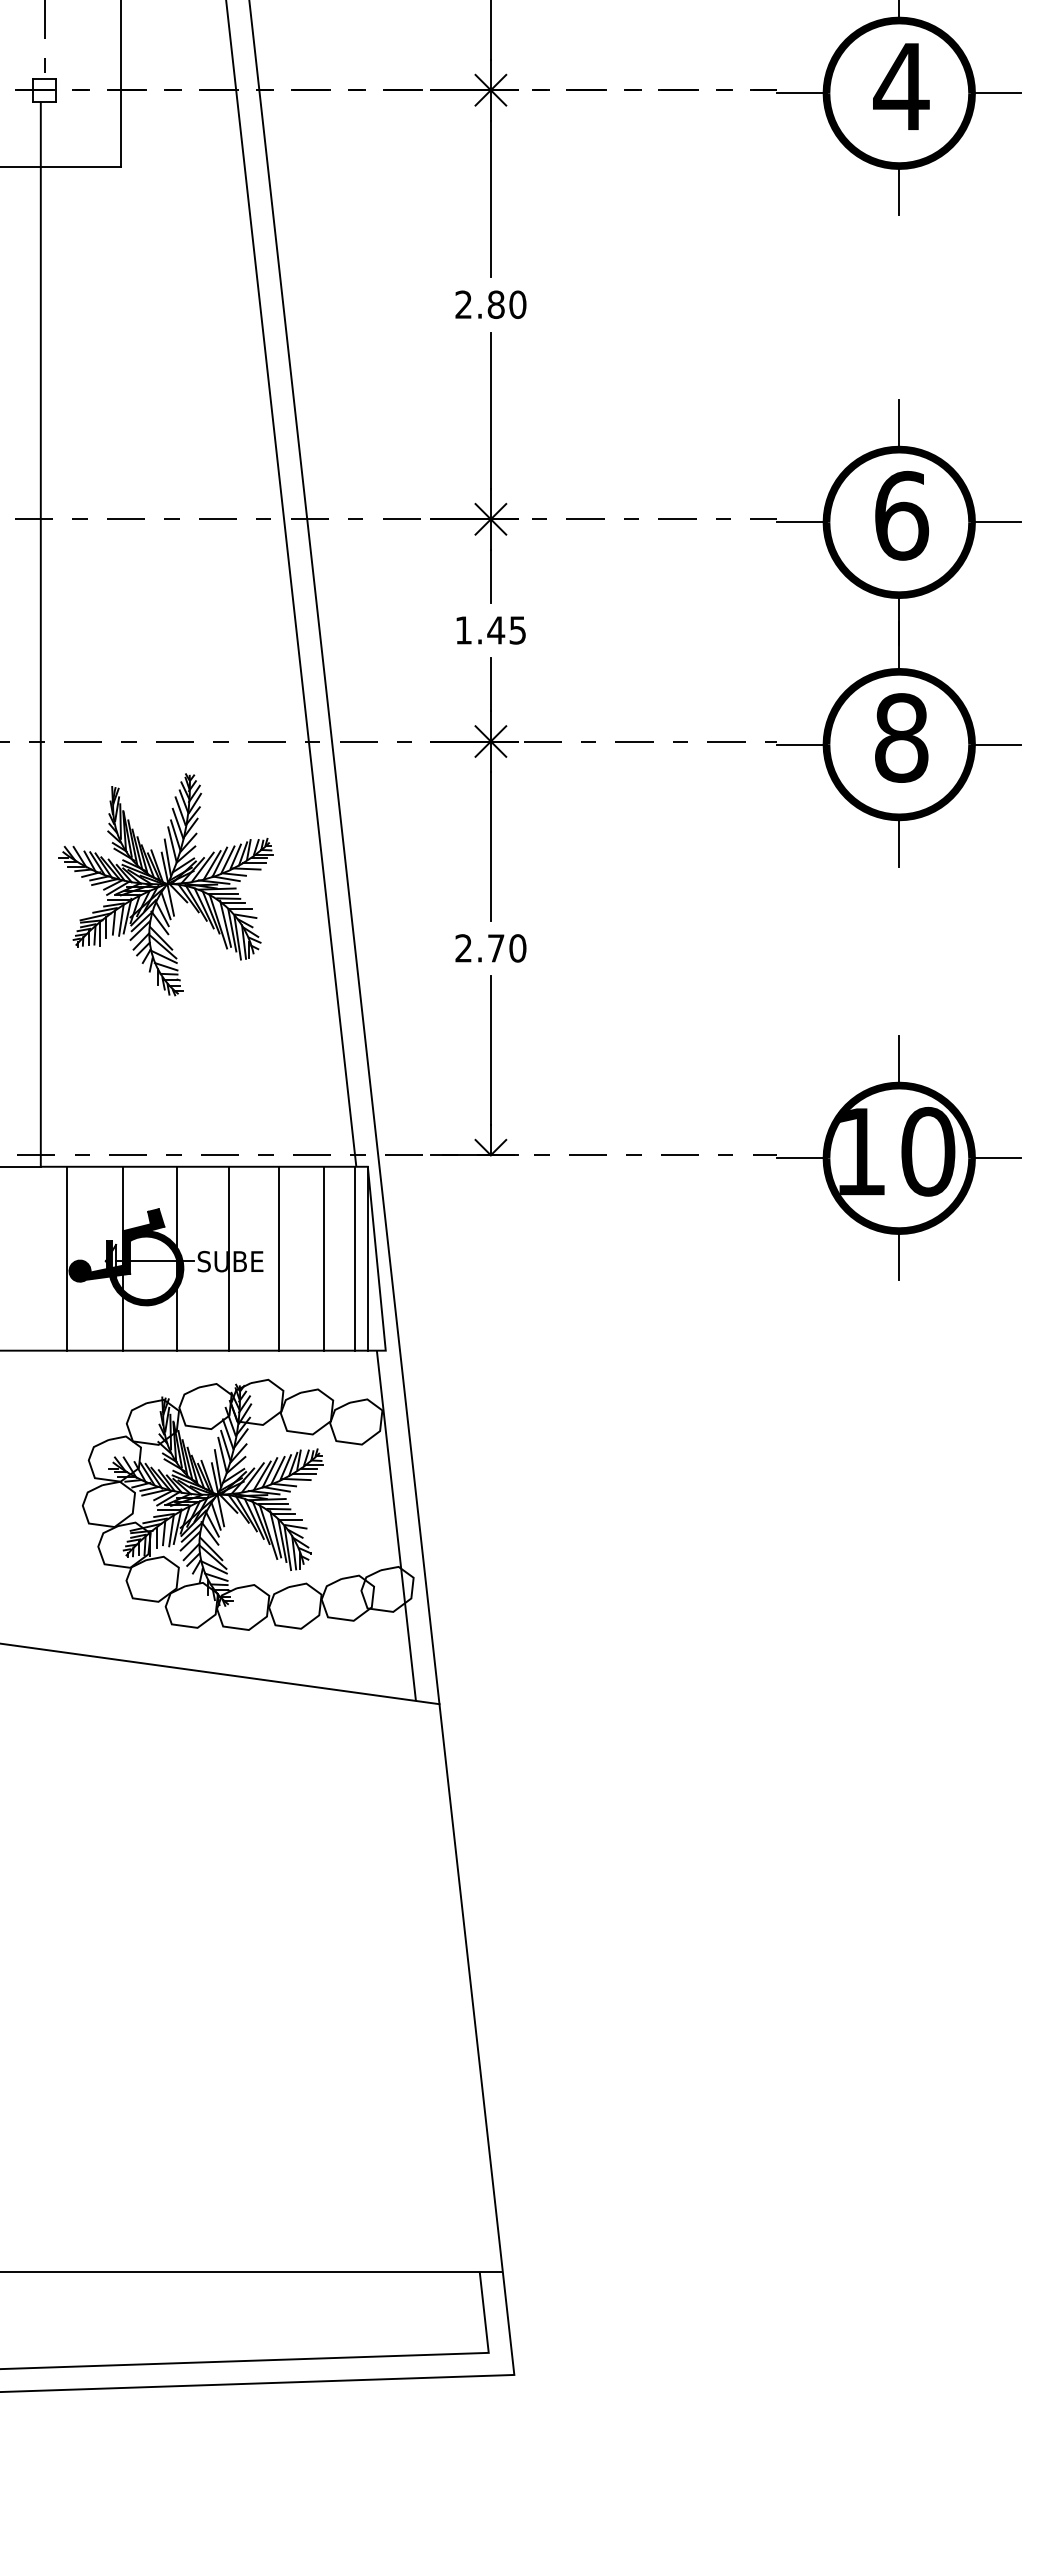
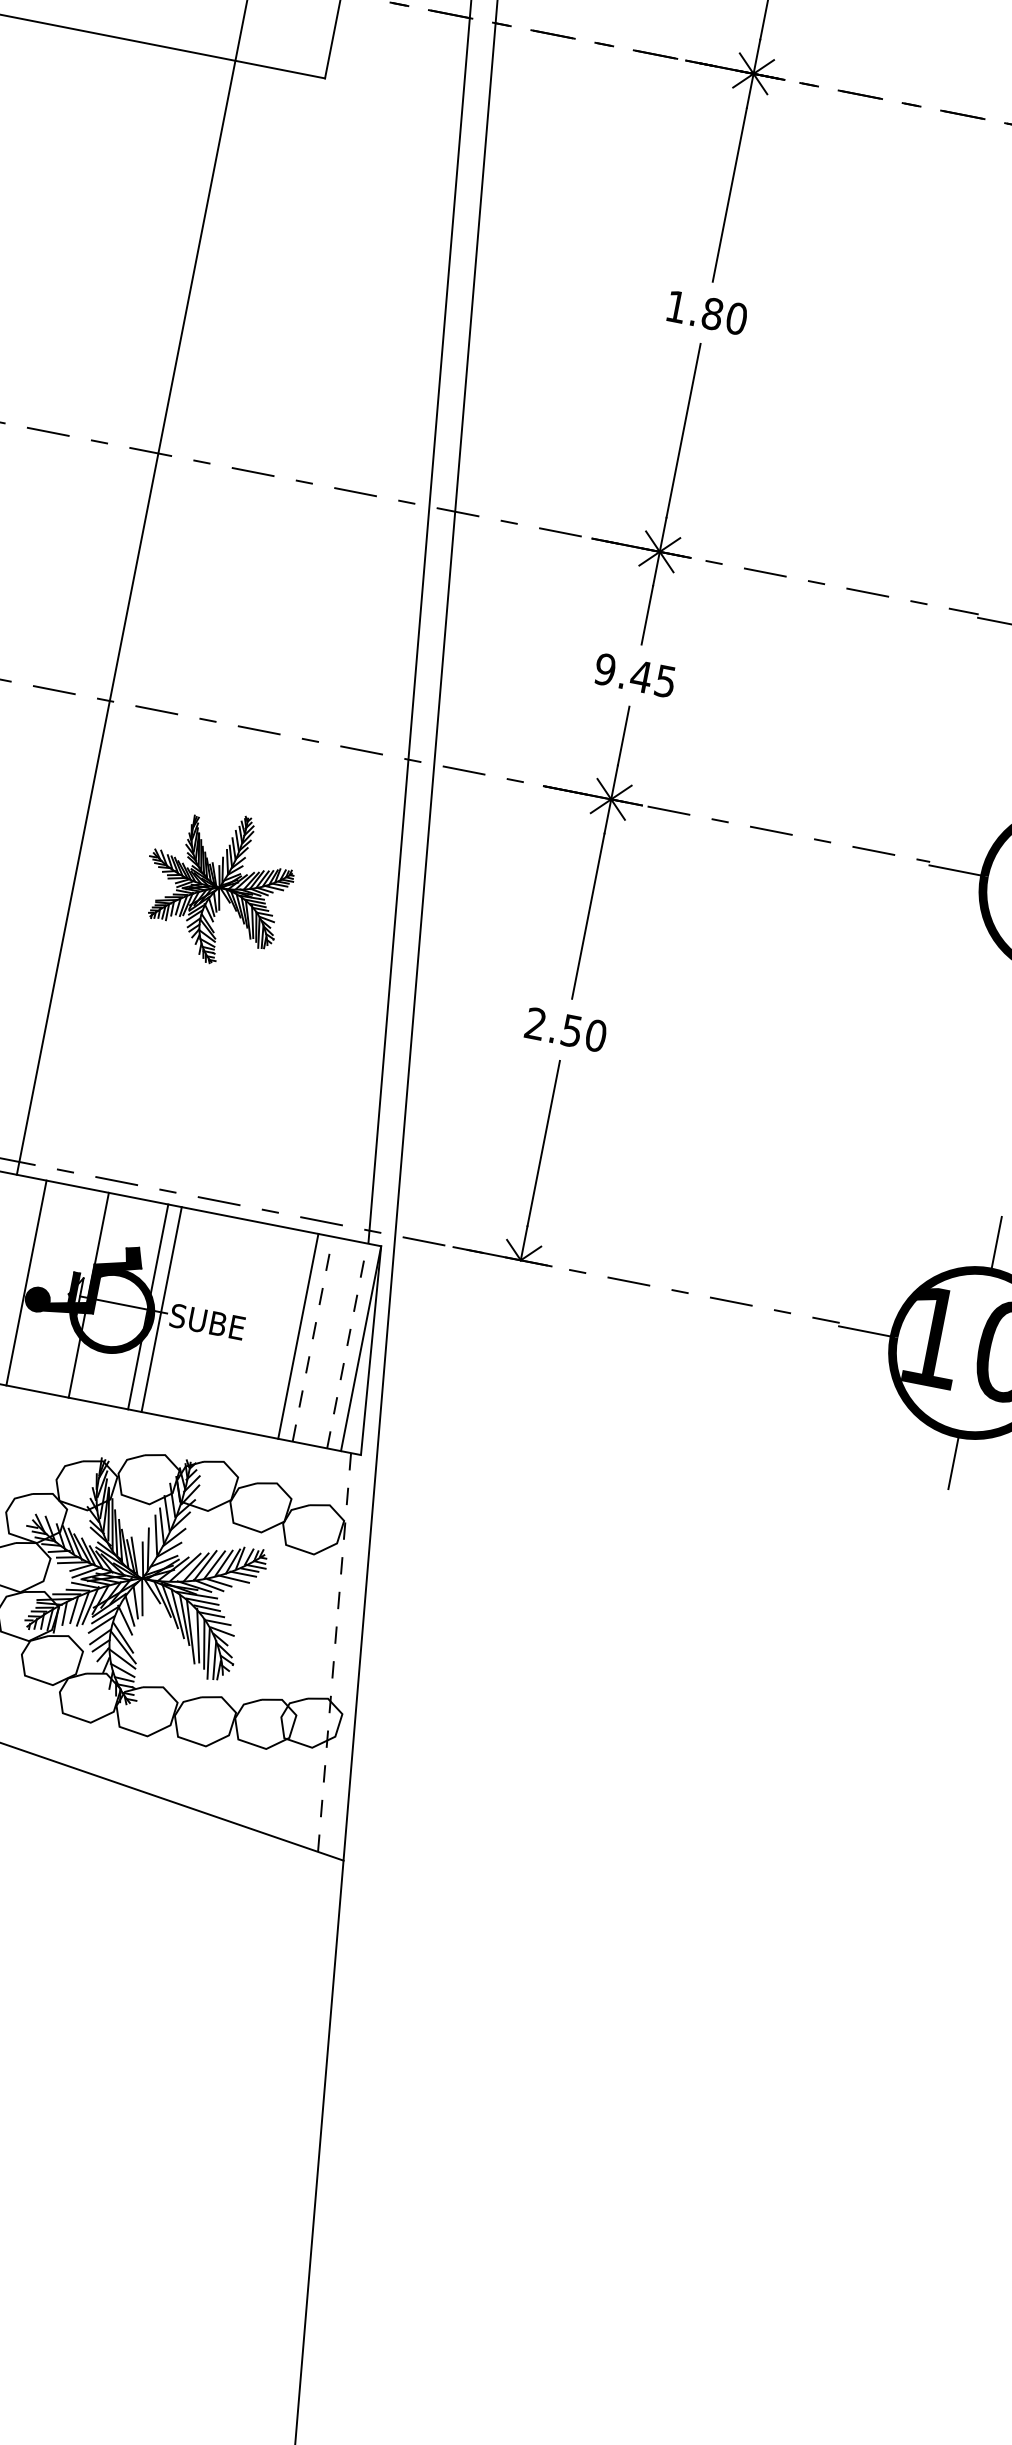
text: (463, 304) -> (676, 306), 2.80 -> 1.80
text: (463, 630) -> (604, 669), 1.45 -> 9.45
part: (165, 884) -> (217, 887), size x0.6
text: (496, 948) -> (572, 1031), 2.70 -> 2.50
line: (228, 1258) -> (161, 1309), moved
line: (278, 1258) -> (298, 1336), moved
line: (324, 1258) -> (312, 1338), solid -> dashed
line: (355, 1258) -> (347, 1345), solid -> dashed
line: (396, 1526) -> (334, 1653), solid -> dashed

